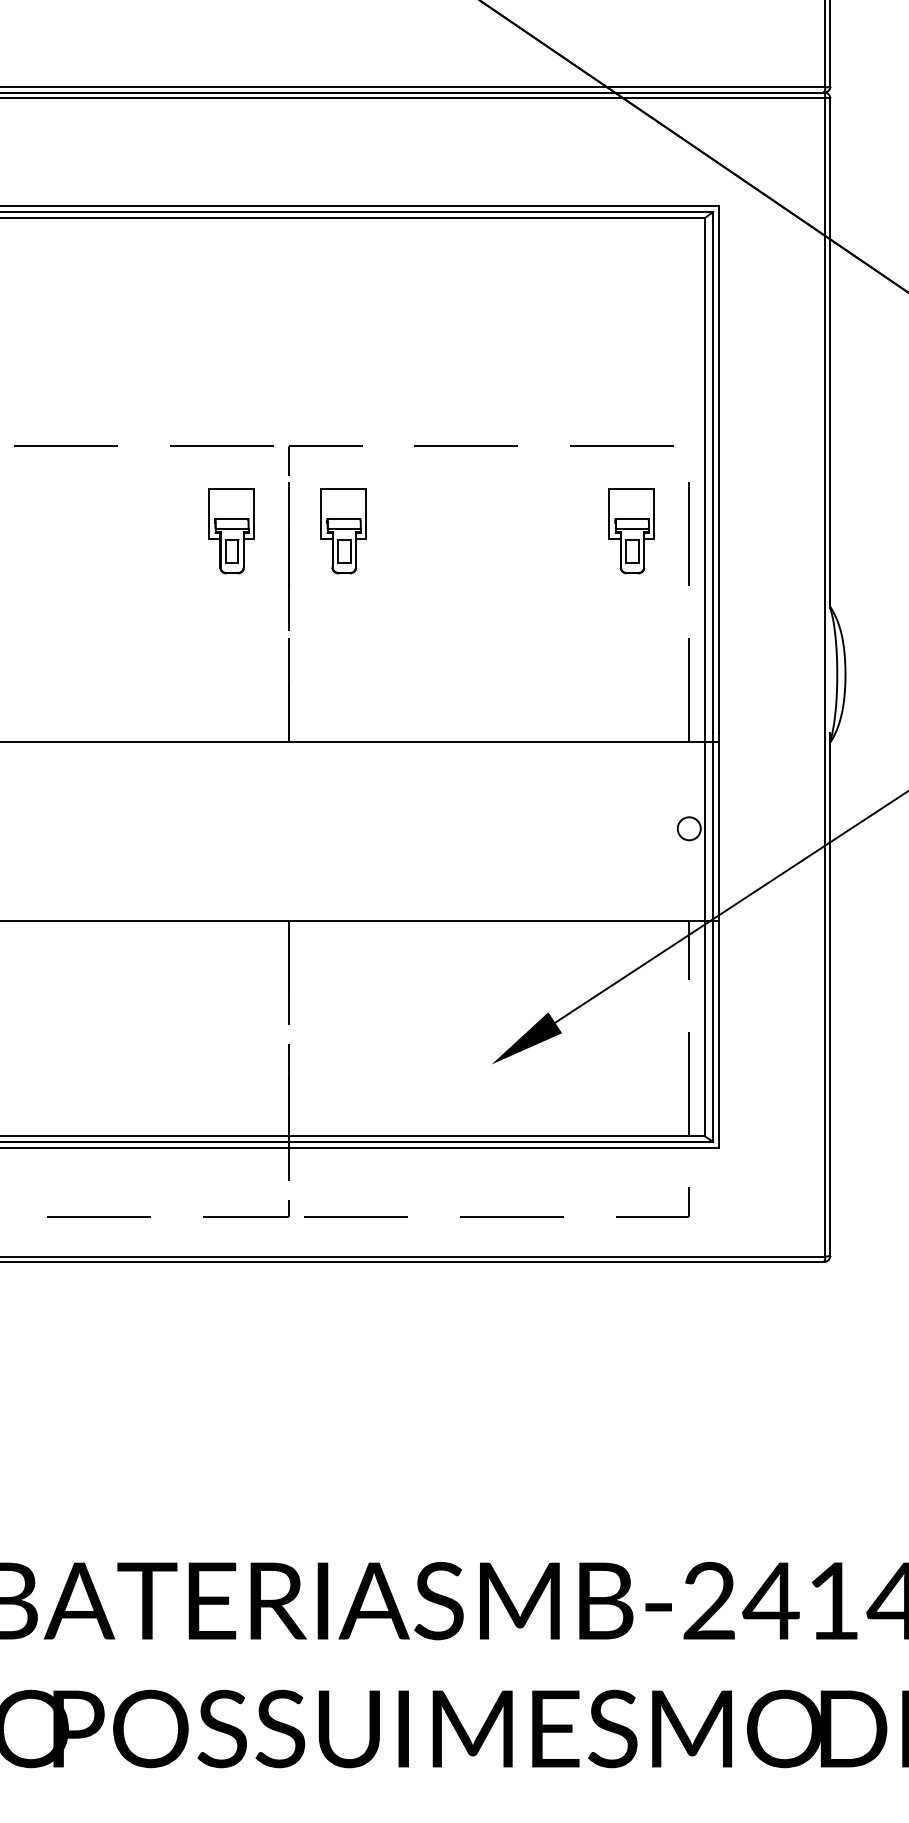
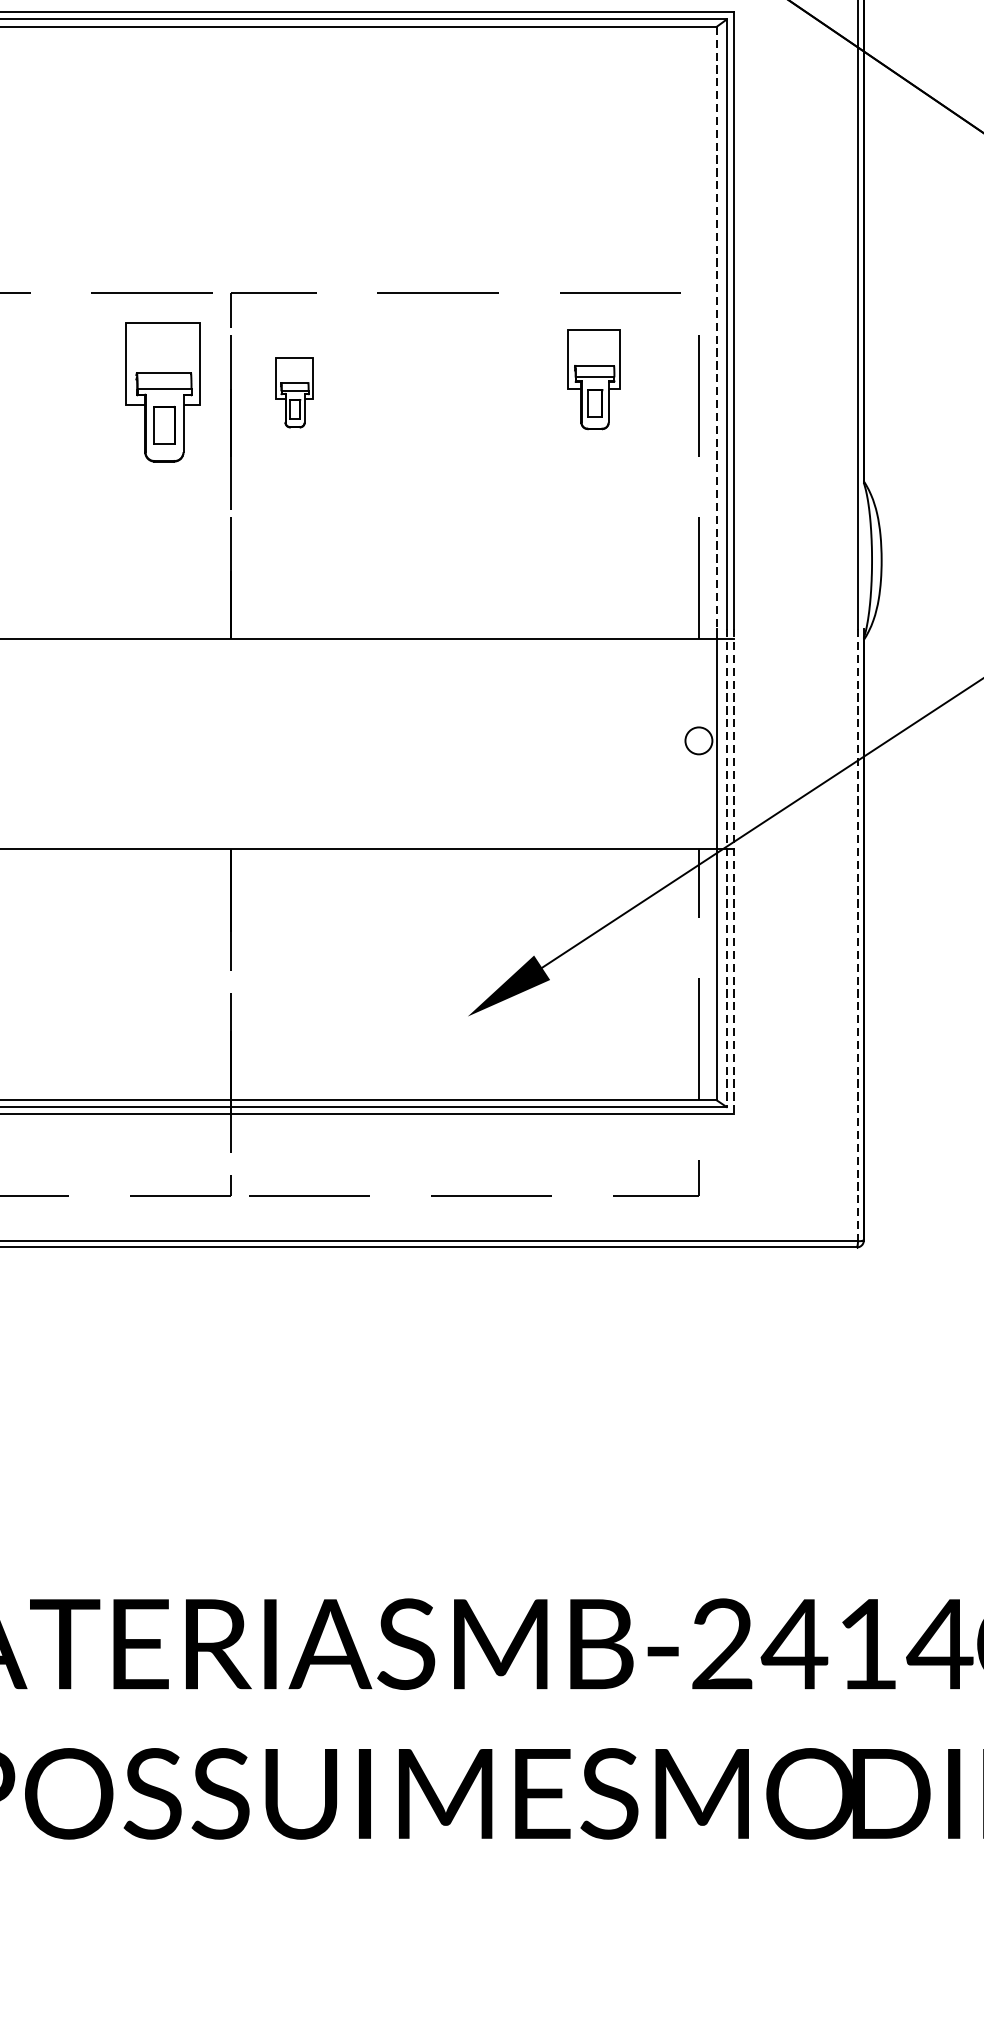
line: (704, 476) -> (716, 328), solid -> dashed
part: (231, 531) -> (163, 393), size x1.4
part: (343, 531) -> (294, 393), size x0.7
part: (631, 531) -> (593, 380), moved
line: (713, 938) -> (727, 869), solid -> dashed
line: (719, 941) -> (734, 872), solid -> dashed
line: (825, 994) -> (858, 934), solid -> dashed

